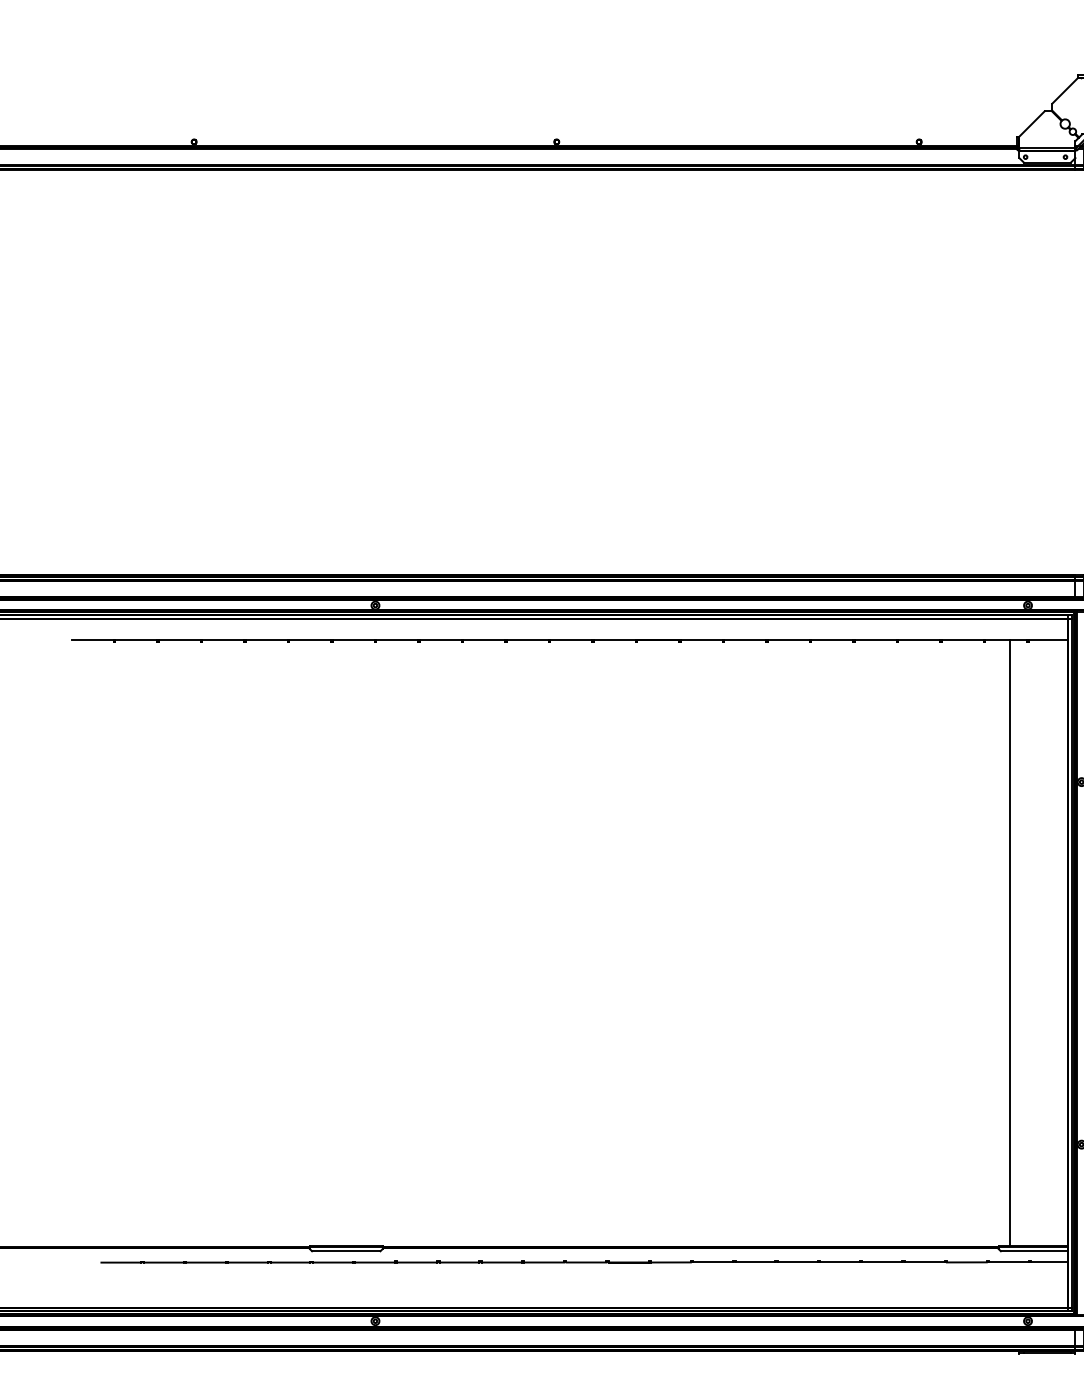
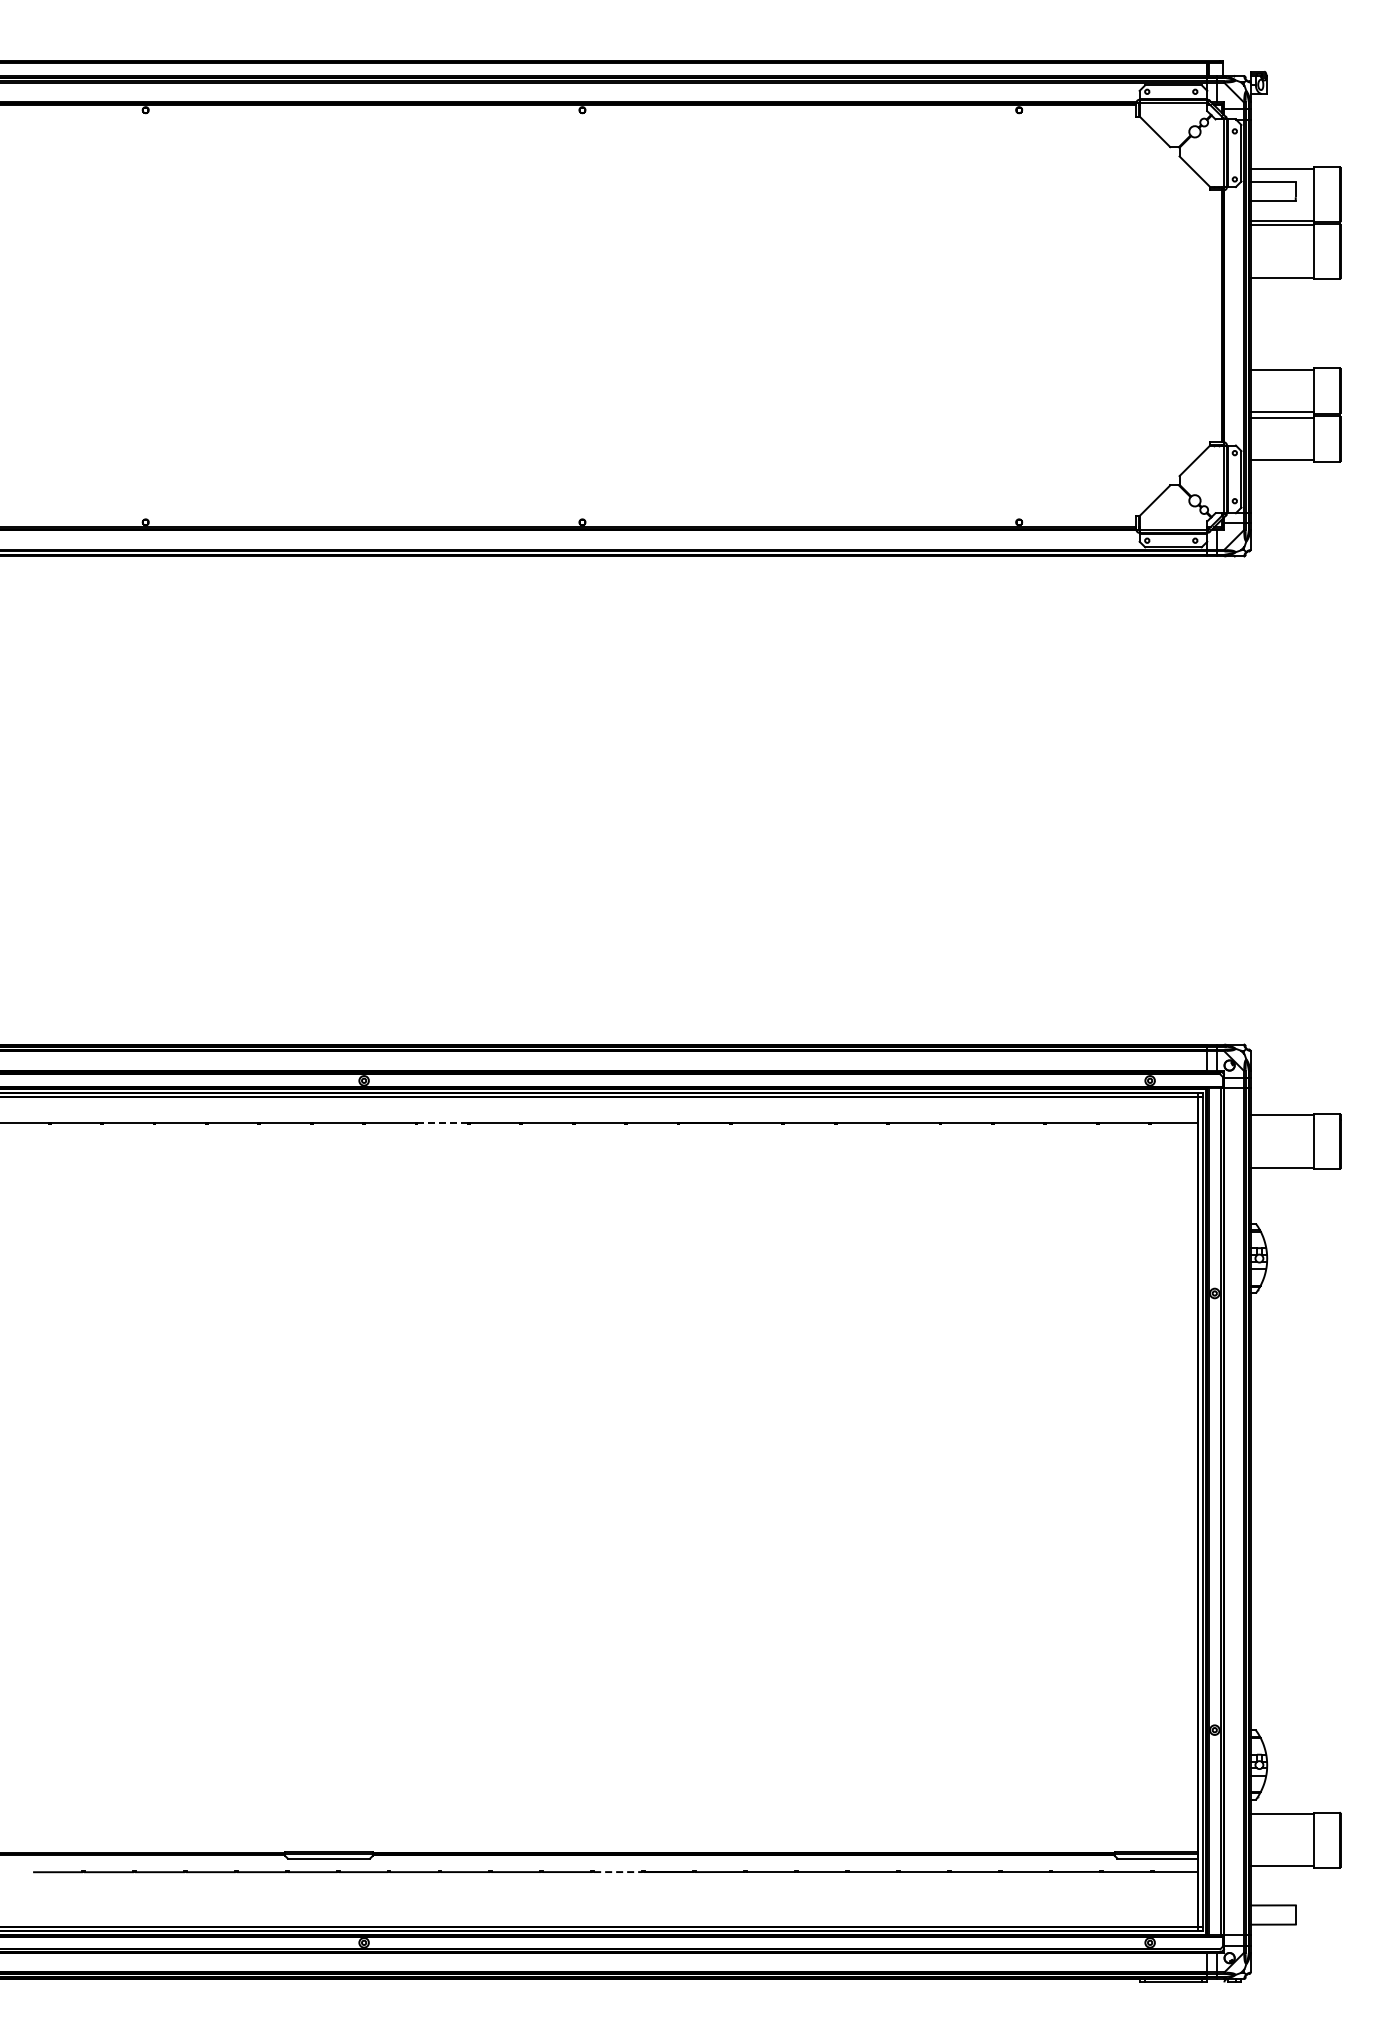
line: (440, 640) -> (442, 1122), solid -> dashed
line: (1010, 943) -> (1128, 1487), removed
line: (586, 1262) -> (618, 1872), solid -> dashed

